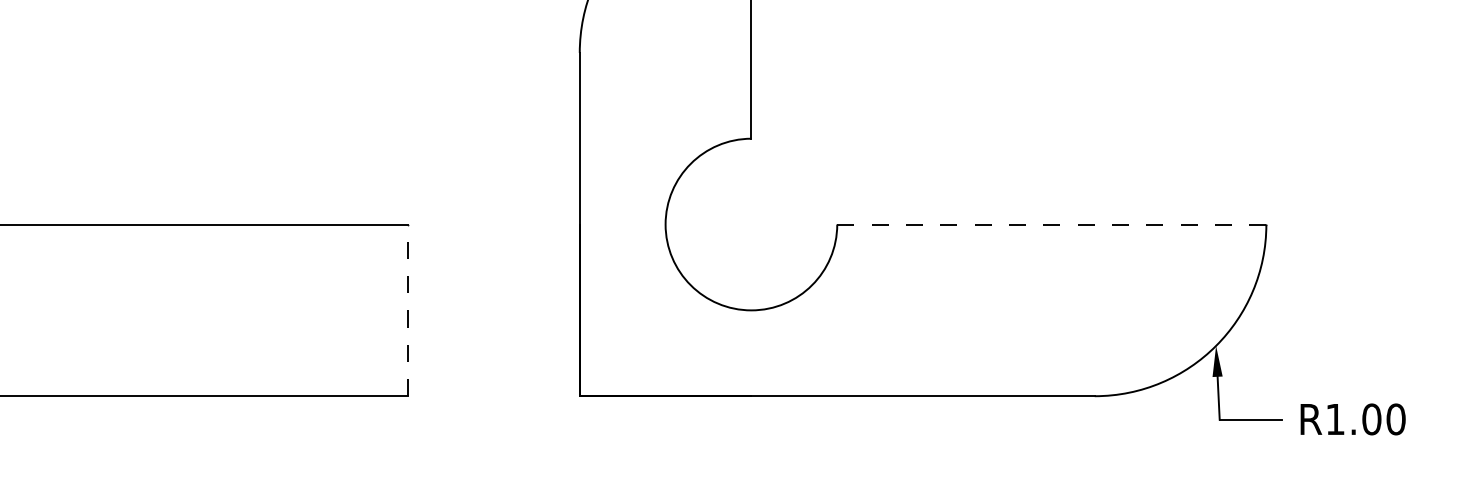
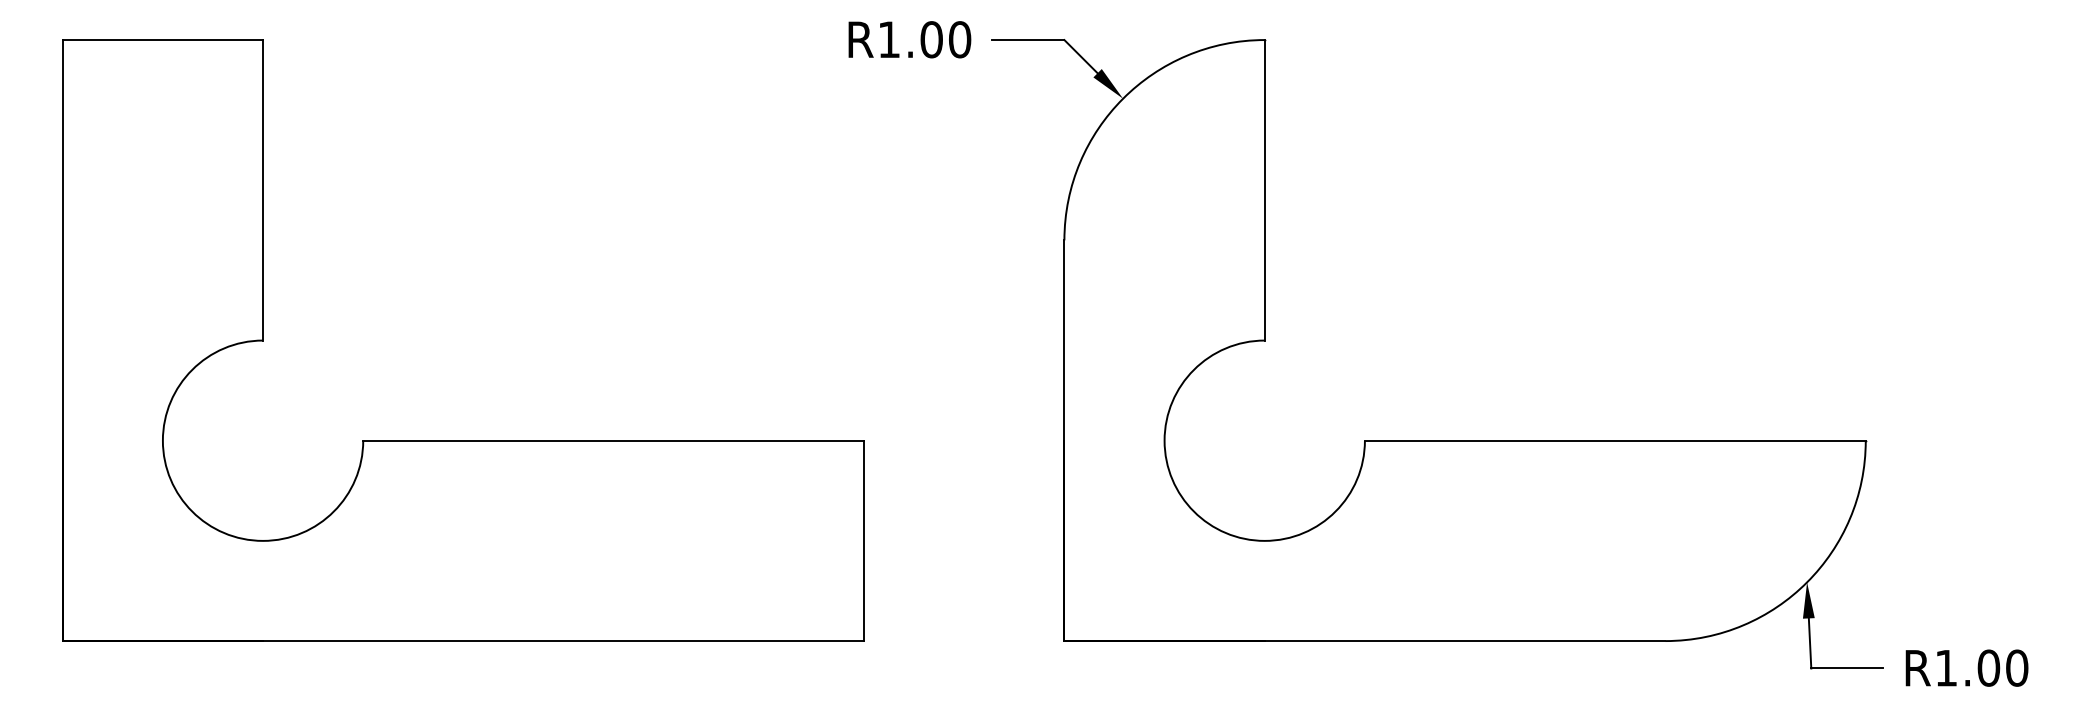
line: (1051, 224) -> (1614, 440), dashed -> solid
line: (408, 310) -> (864, 540), dashed -> solid

